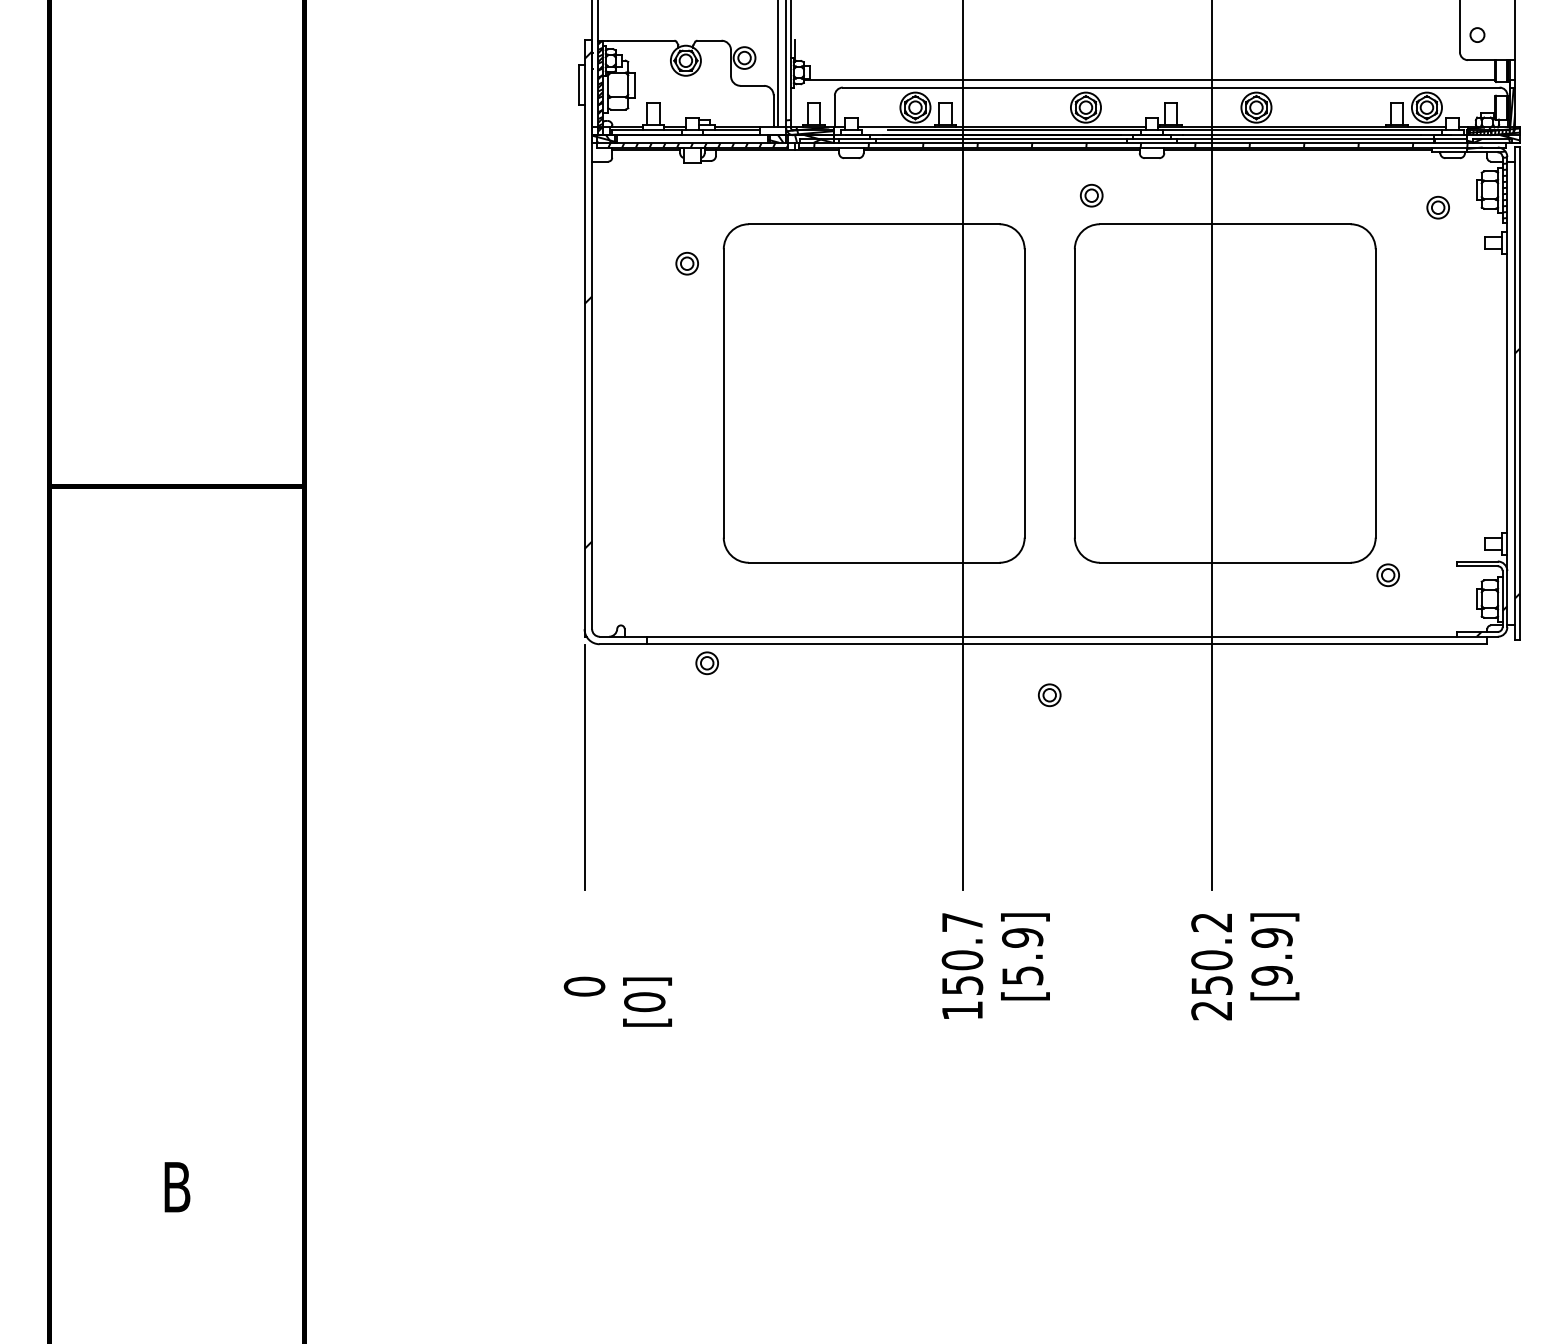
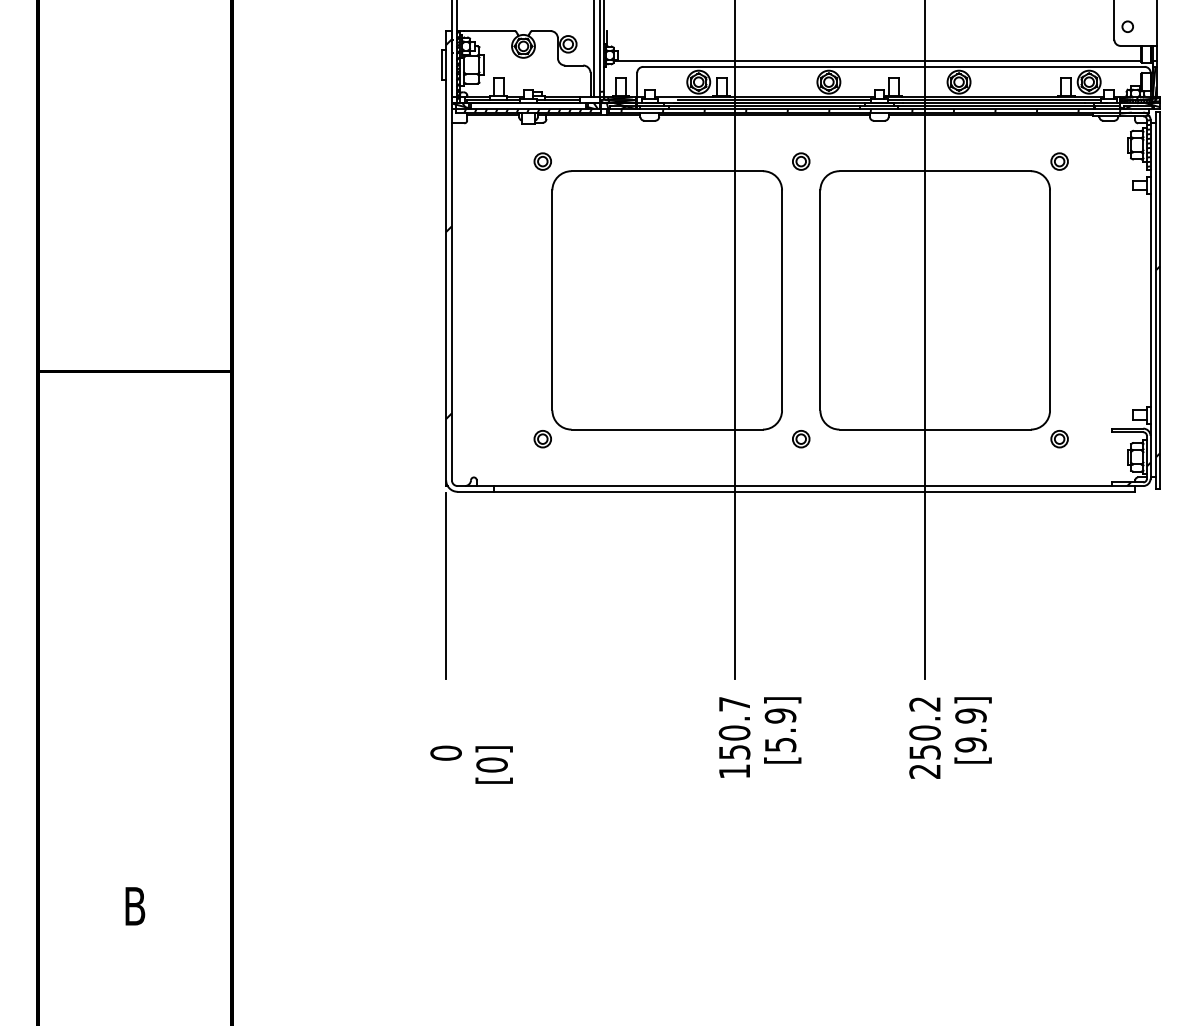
part: (1091, 195) -> (801, 161), moved
part: (1437, 207) -> (1059, 161), moved
part: (686, 263) -> (542, 161), moved
part: (706, 663) -> (542, 439), moved
part: (1049, 695) -> (801, 439), moved

